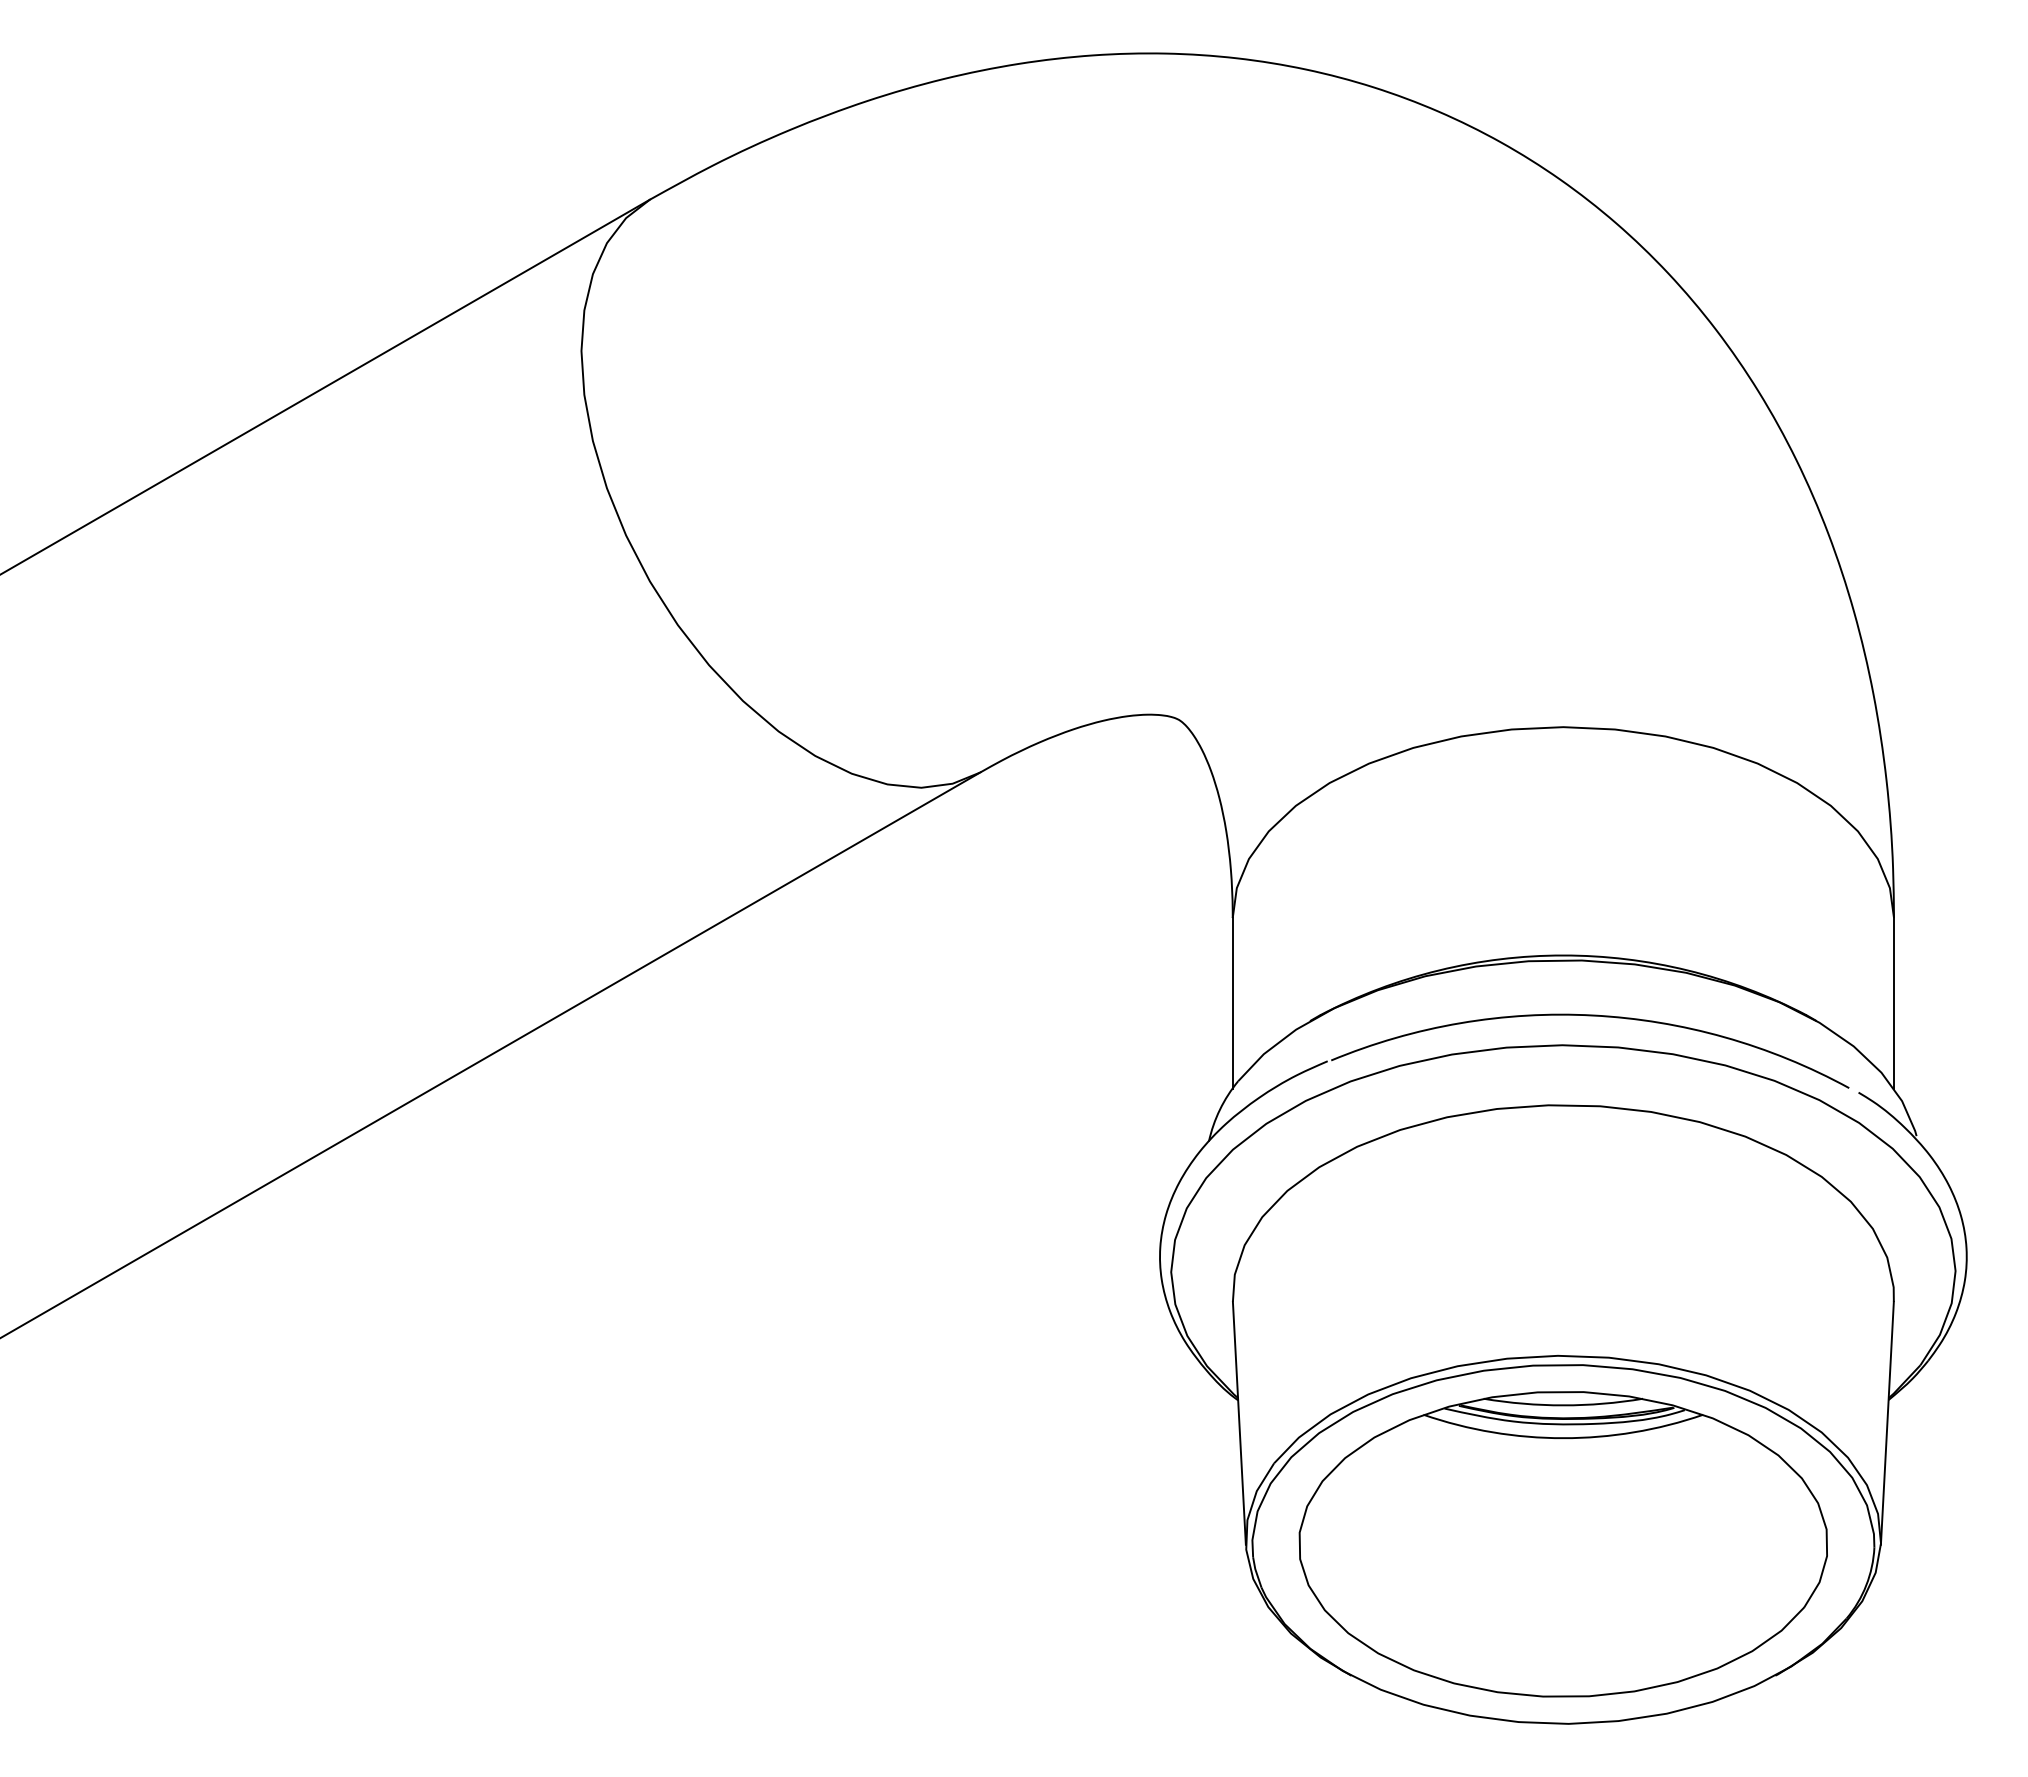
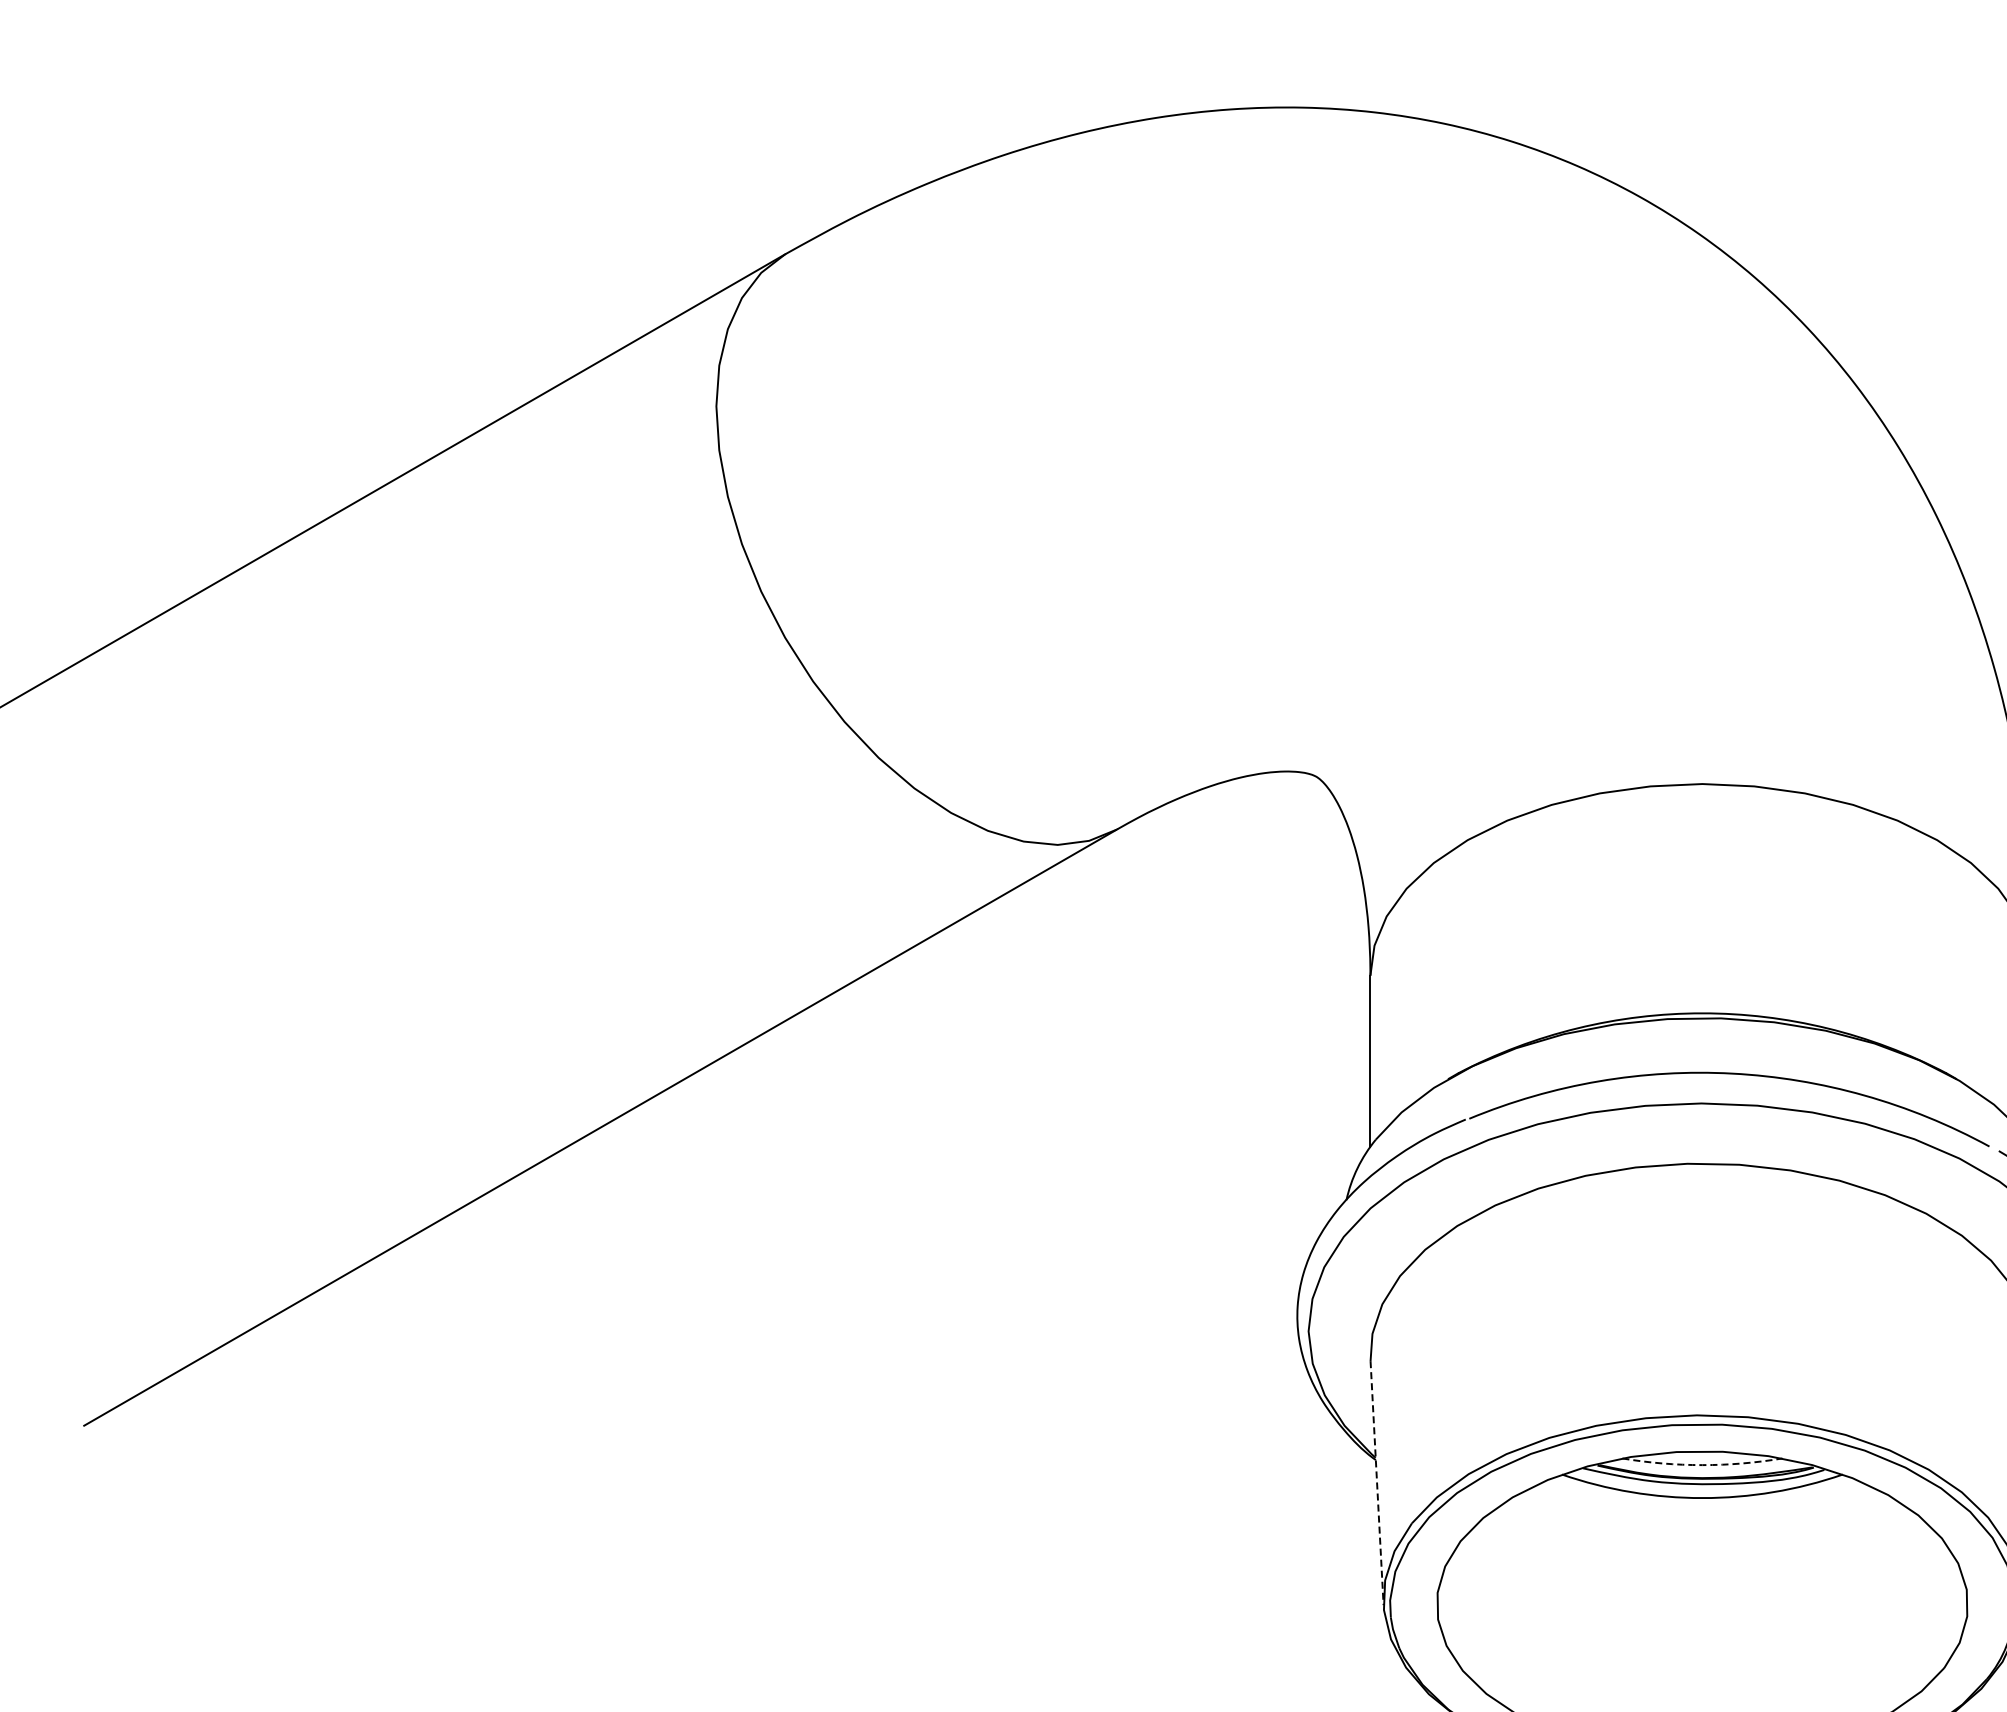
arc: (1563, 1405) -> (1702, 1465), solid -> dashed
line: (1239, 1423) -> (1377, 1483), solid -> dashed

